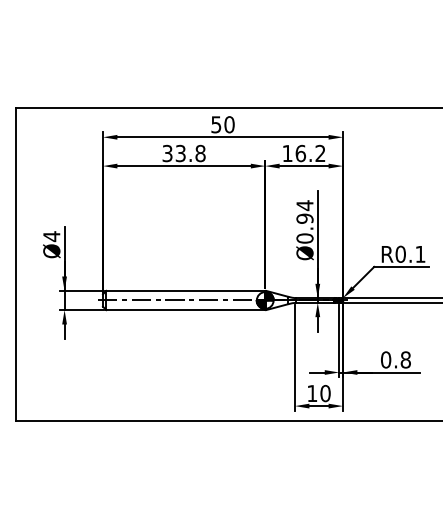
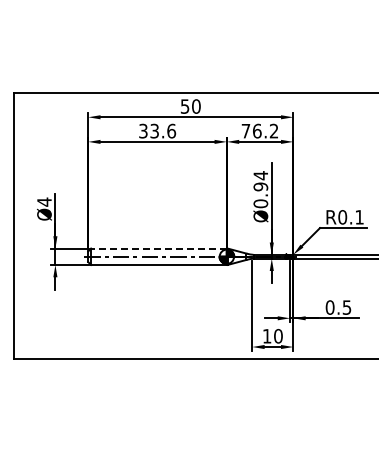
text: (200, 152) -> (171, 130), 33.8 -> 33.6
text: (287, 153) -> (245, 131), 16.2 -> 76.2
line: (185, 290) -> (158, 248), solid -> dashed
text: (405, 359) -> (346, 307), 0.8 -> 0.5

